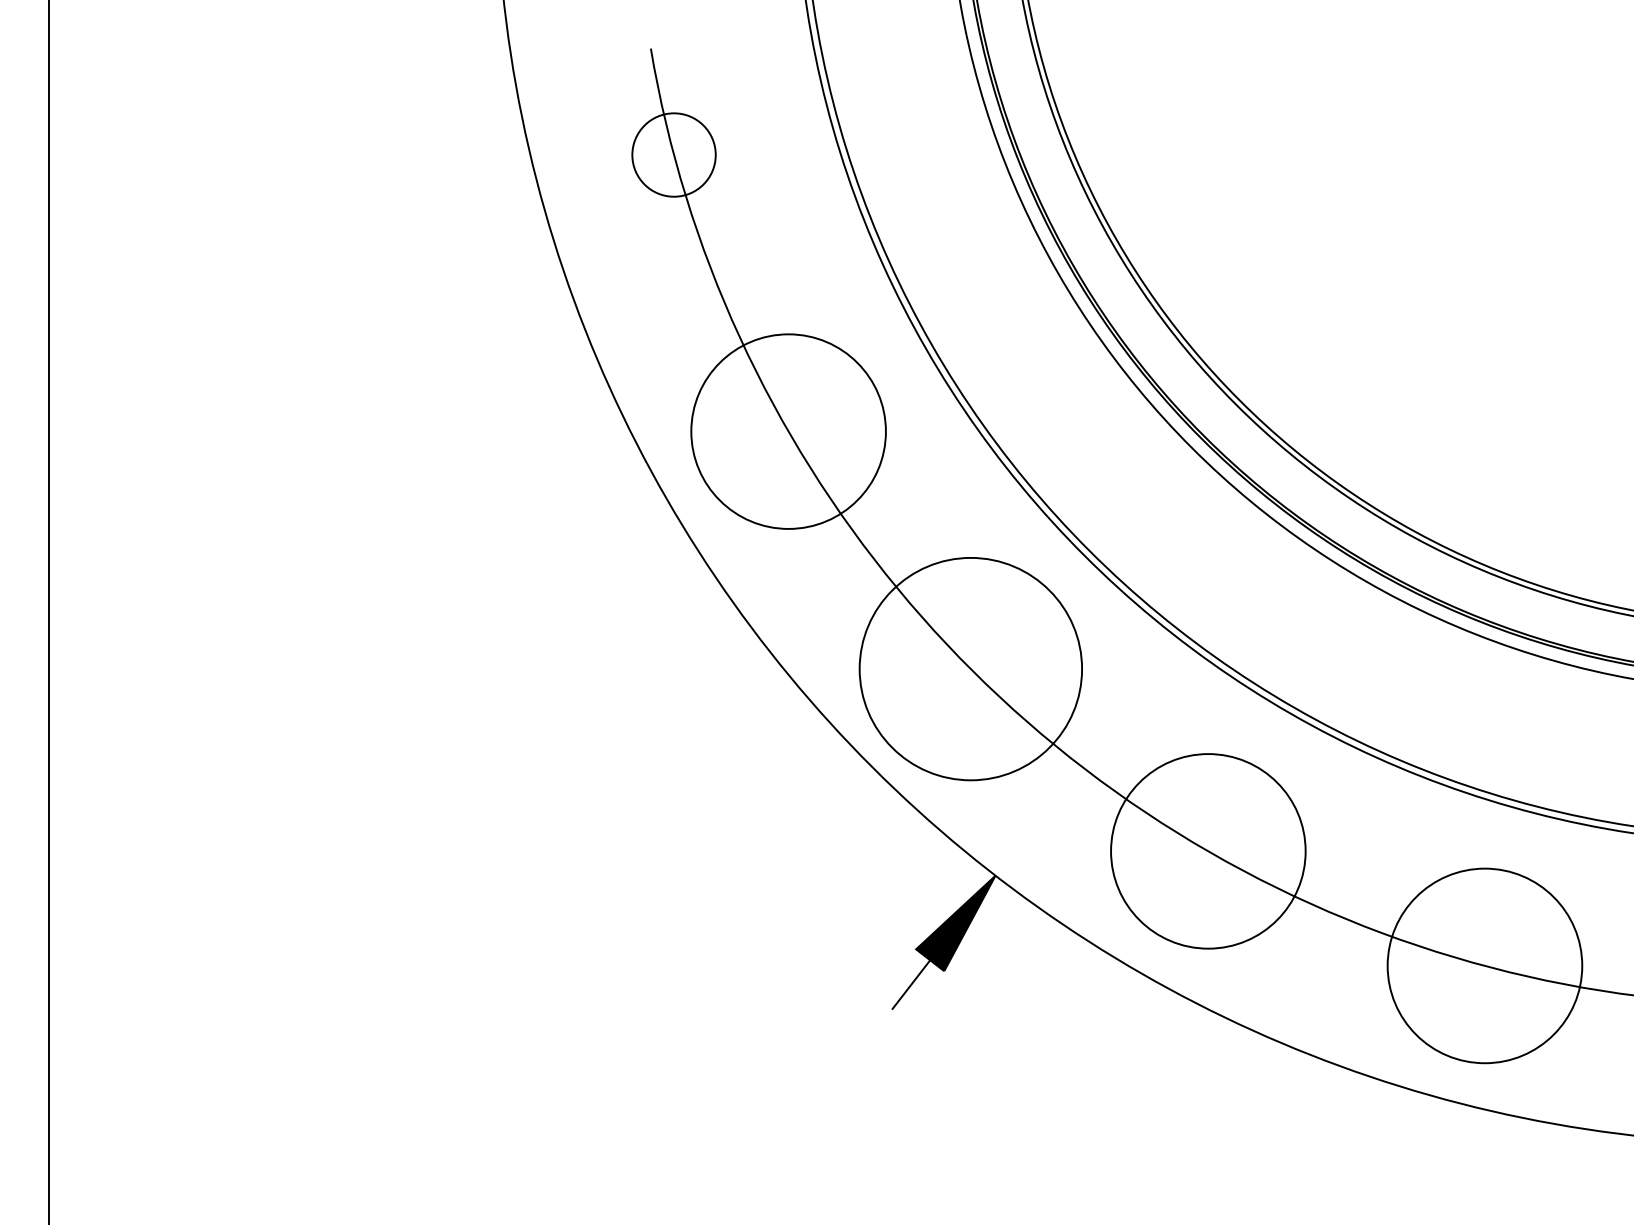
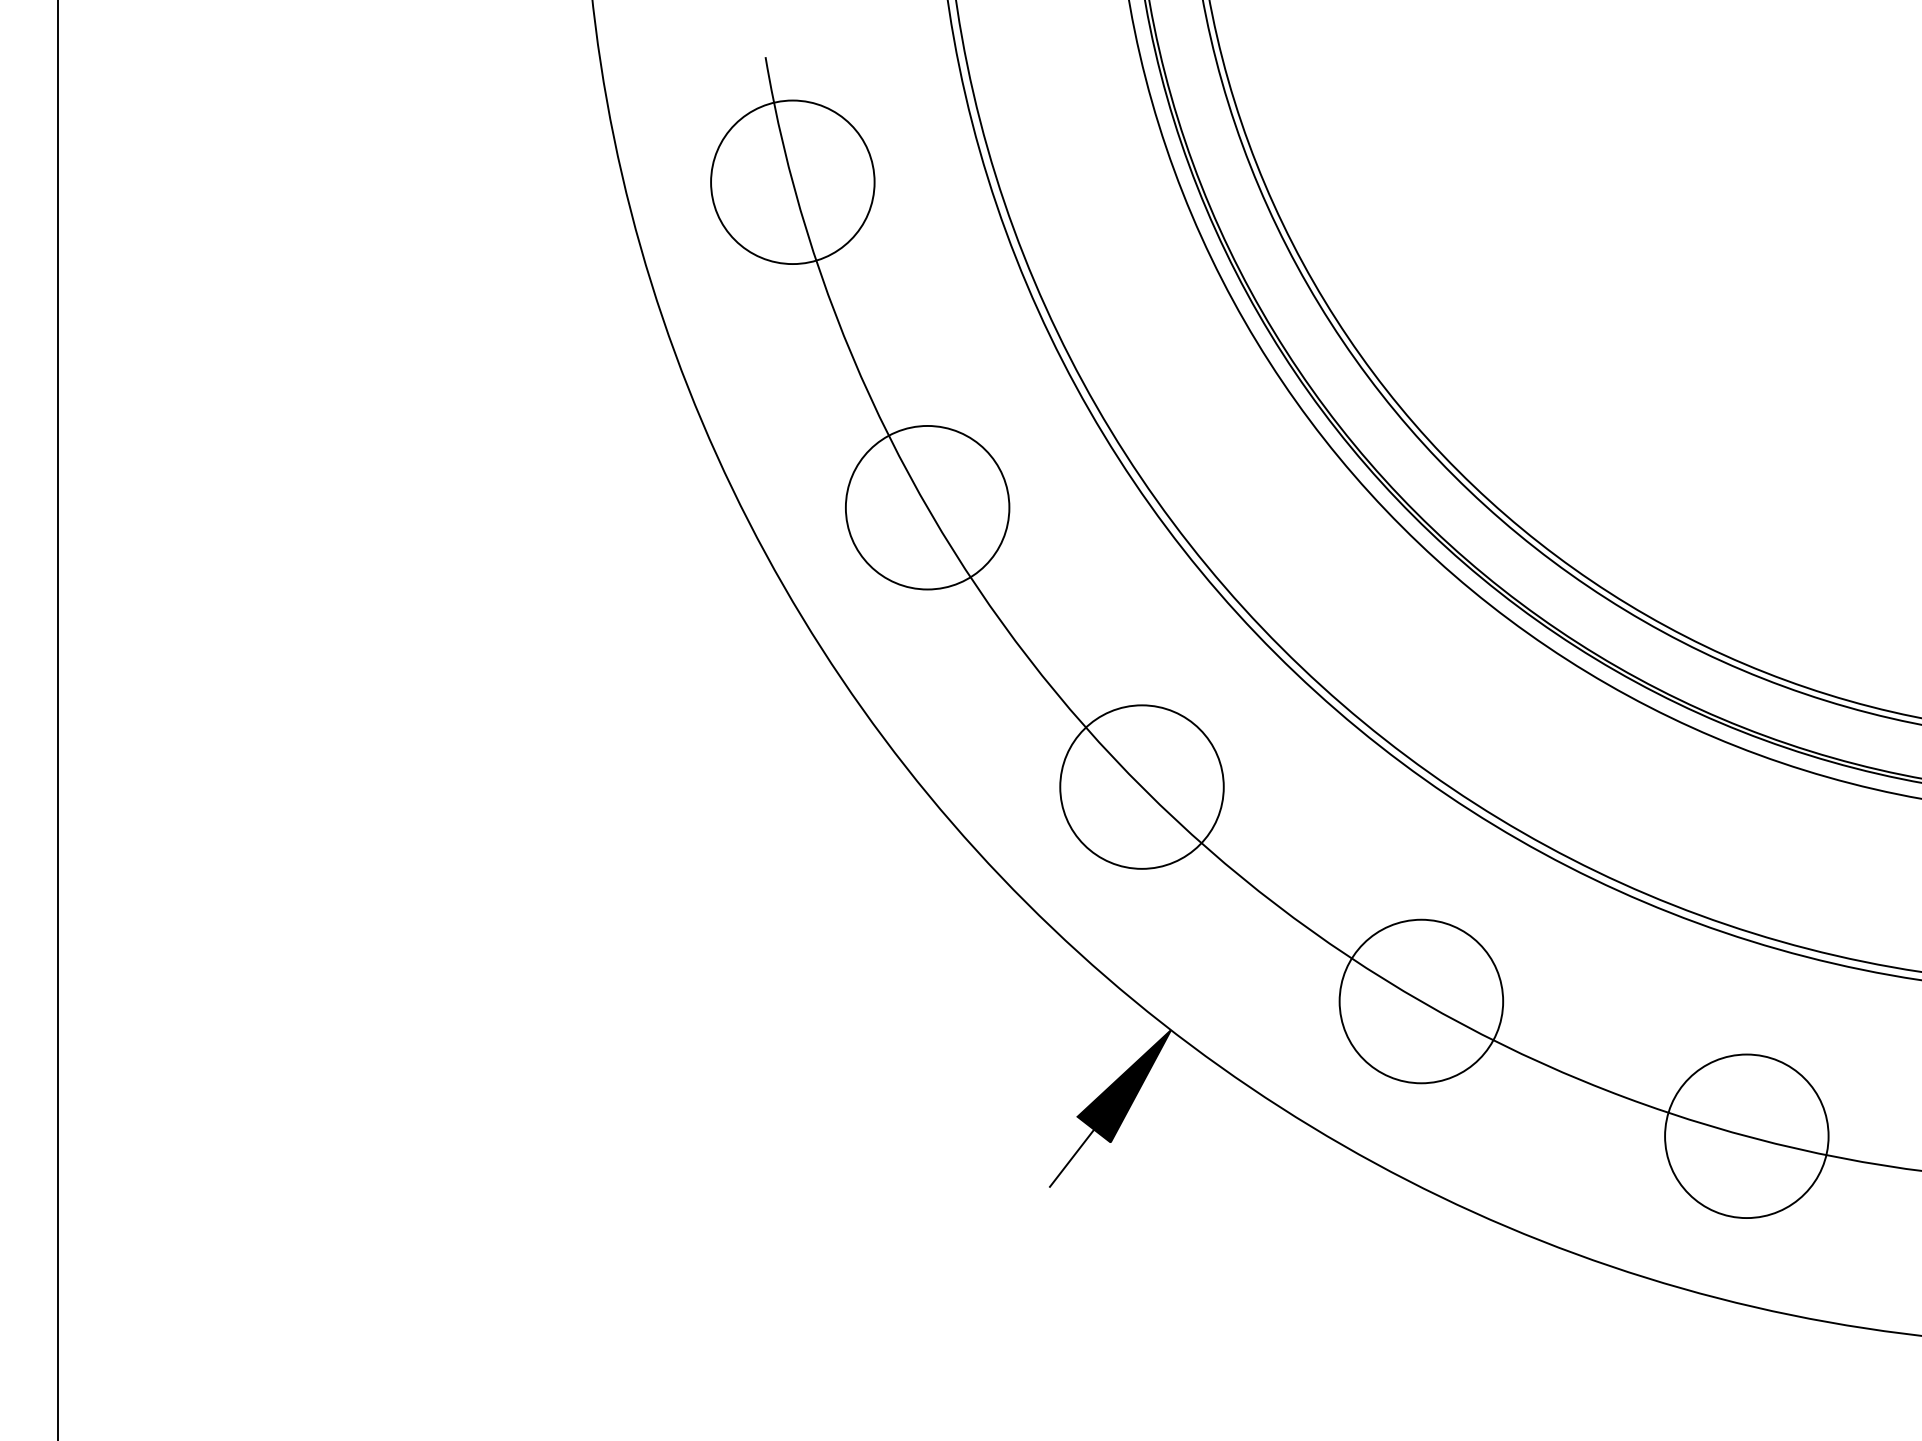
circle: (673, 155) -> (792, 182), size x1.67
circle: (788, 431) -> (927, 507), size x0.71
circle: (970, 668) -> (1141, 786), size x0.62
circle: (1208, 851) -> (1421, 1001), size x0.71
circle: (1484, 966) -> (1746, 1136), size x0.71

